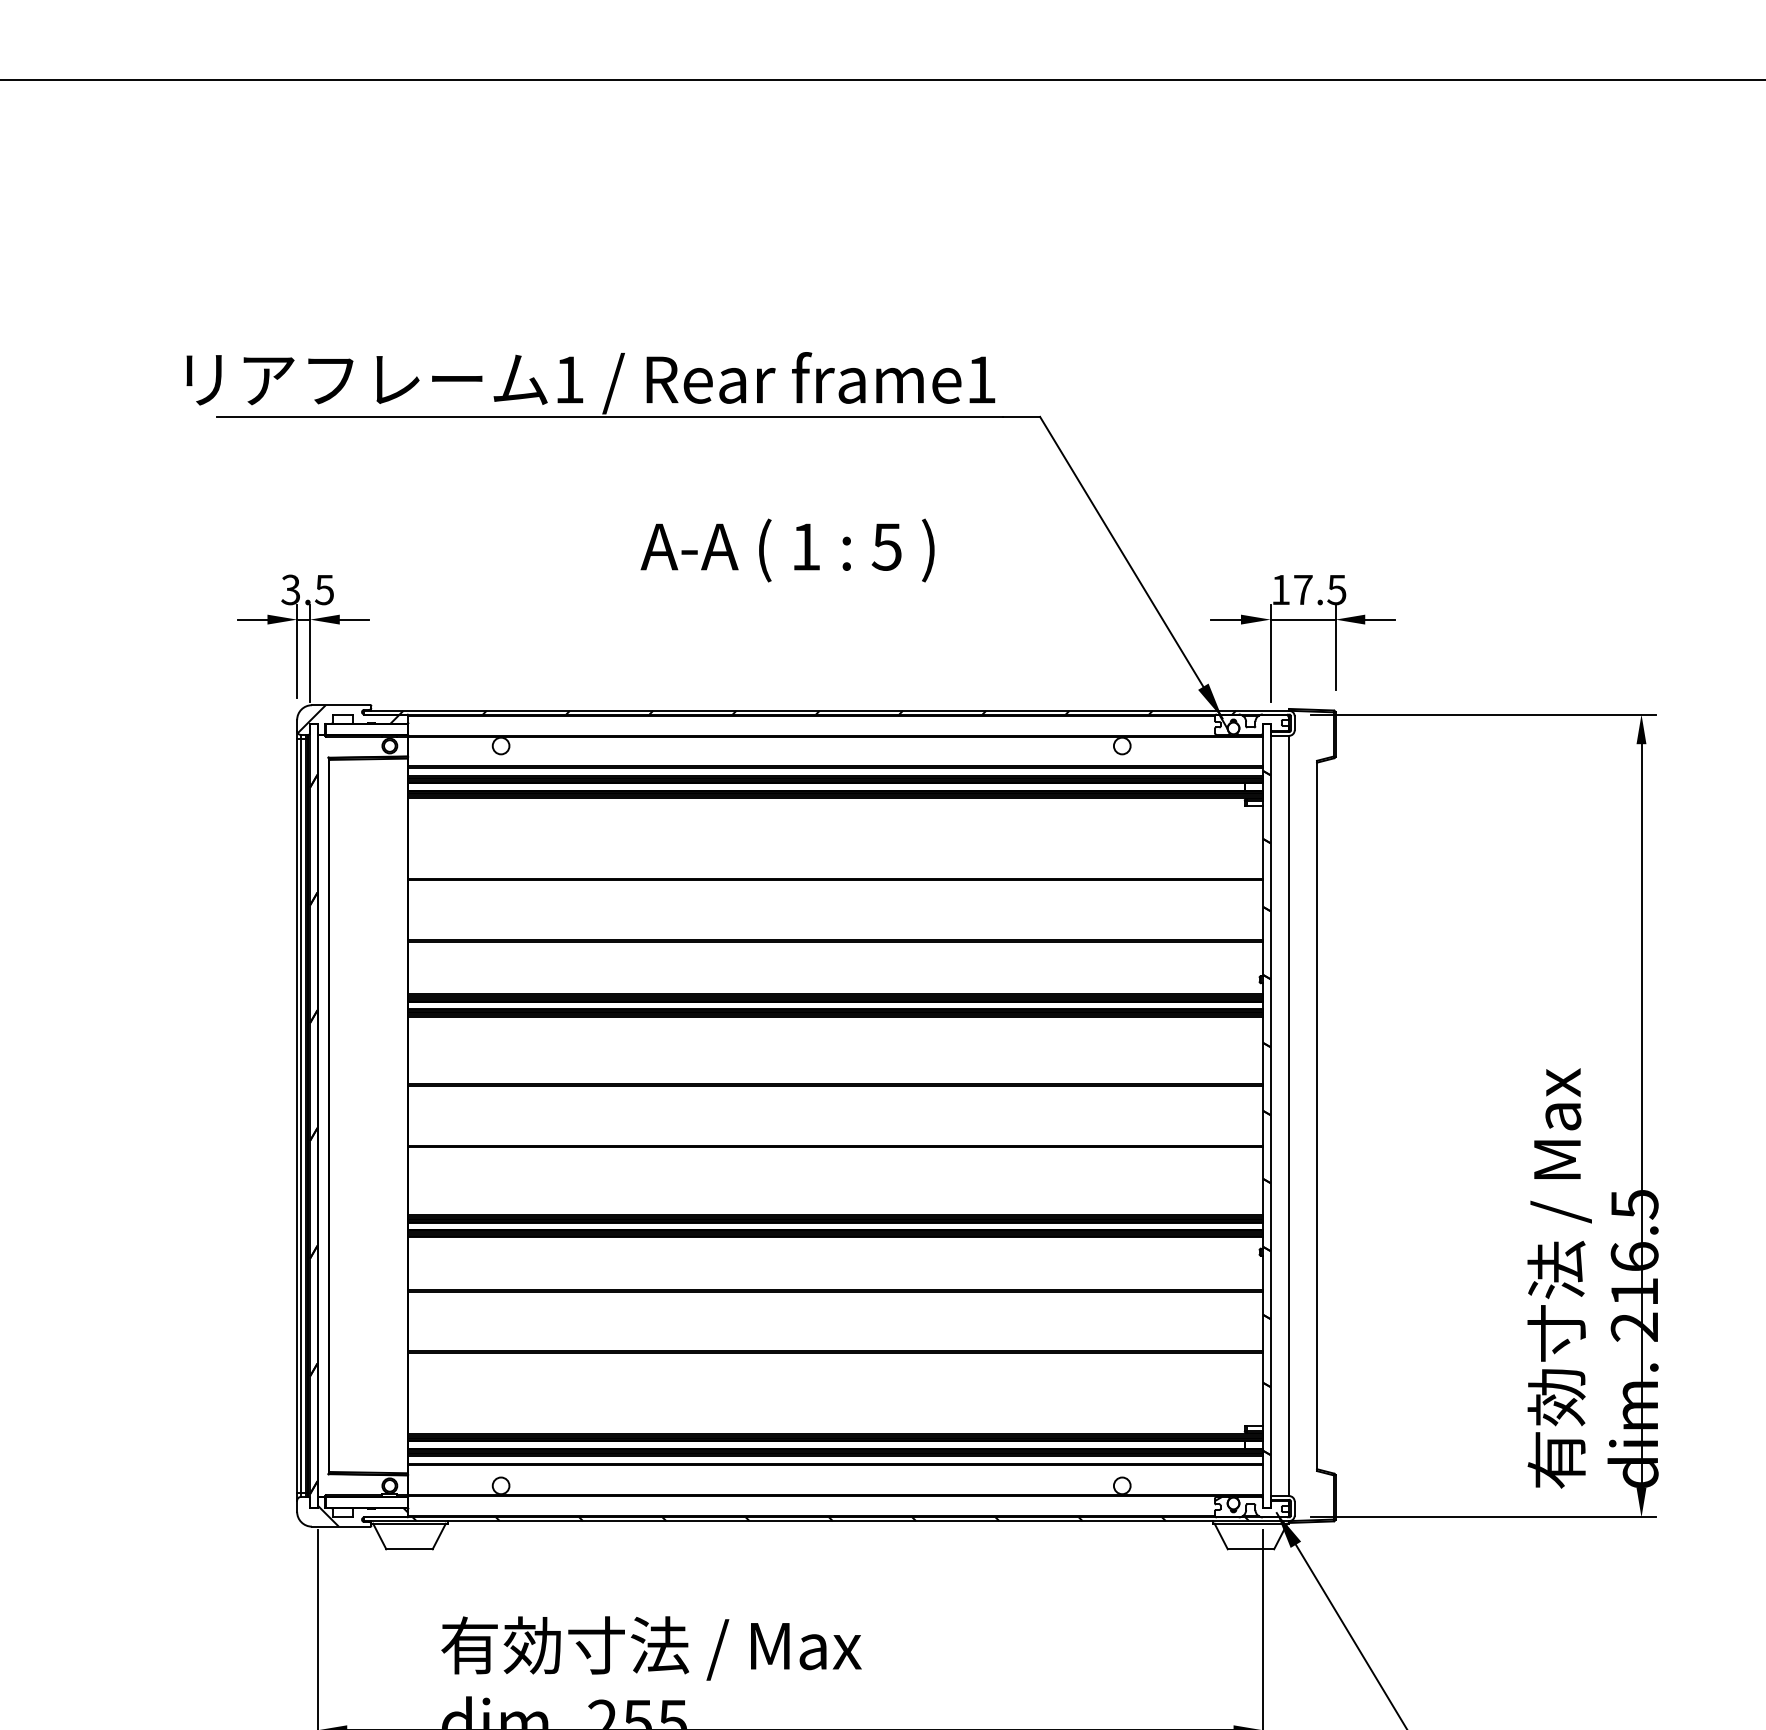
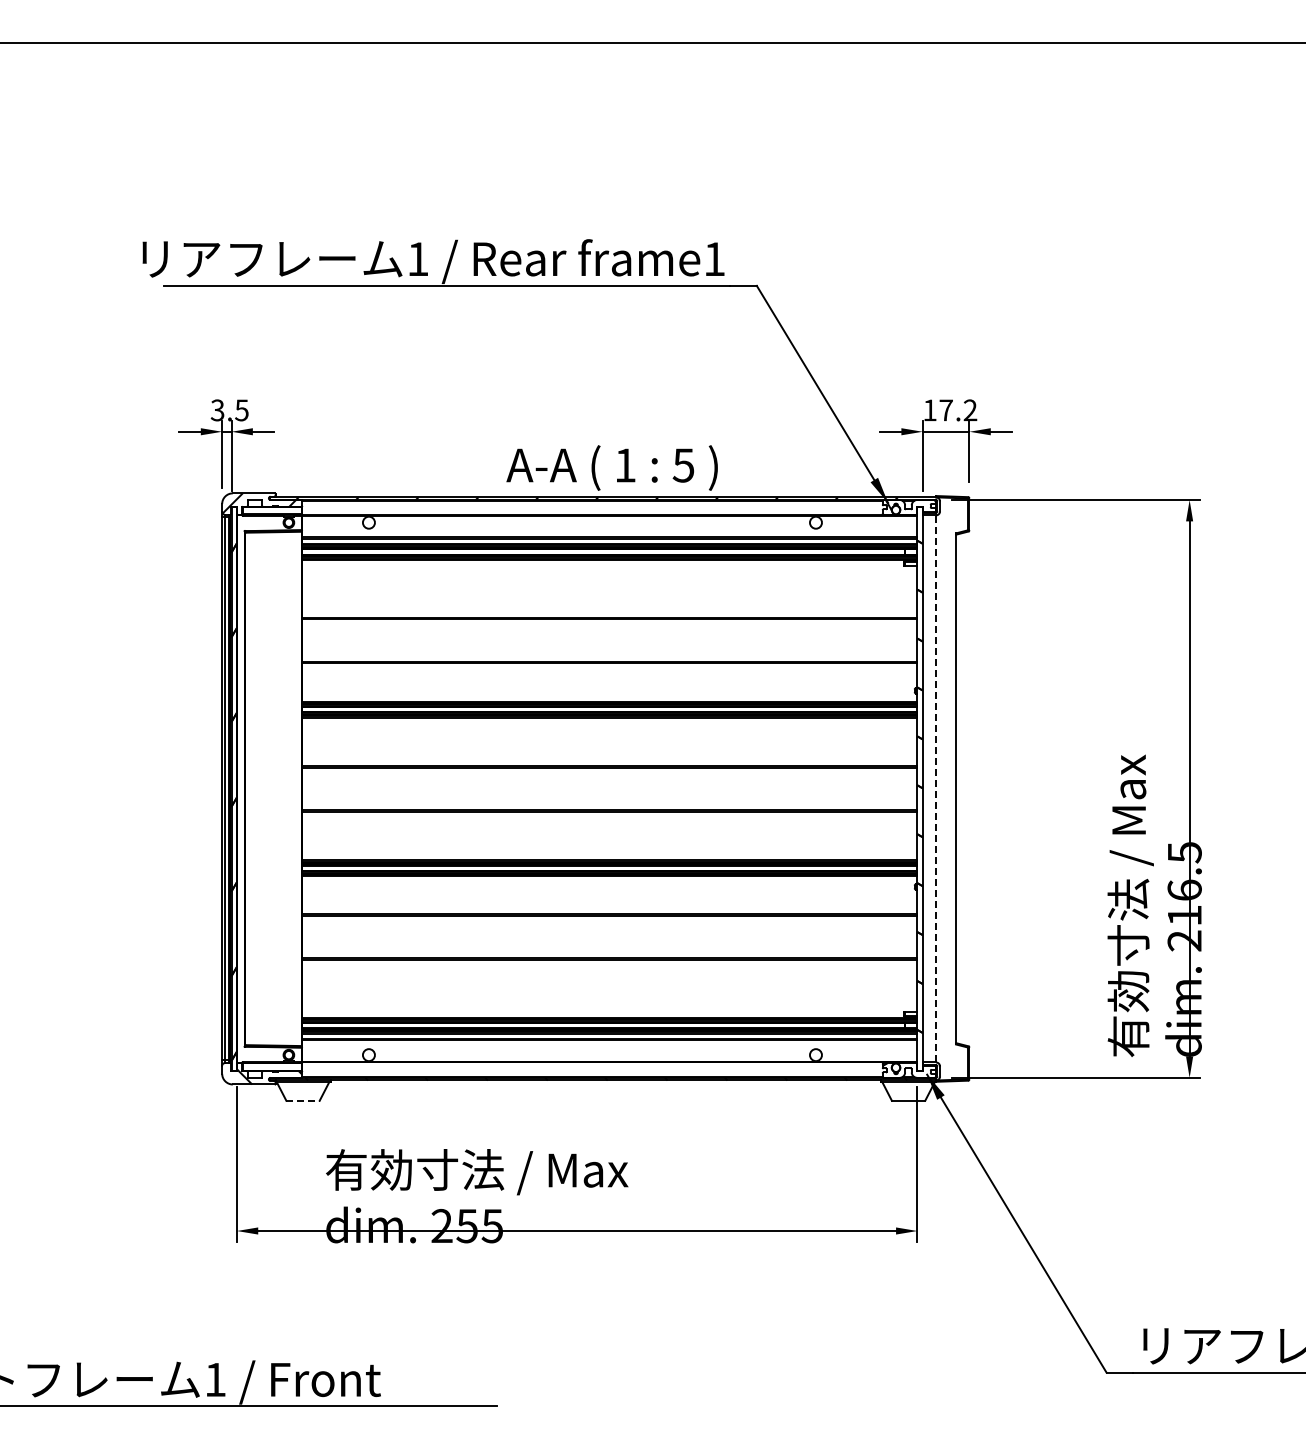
text: (786, 549) -> (611, 467), moved
text: (1337, 590) -> (970, 410), 17.5 -> 17.2
line: (1289, 1115) -> (936, 788), solid -> dashed
line: (410, 1548) -> (303, 1100), solid -> dashed

